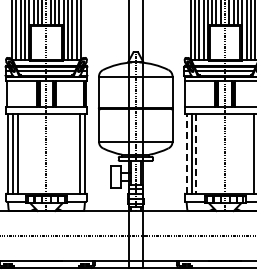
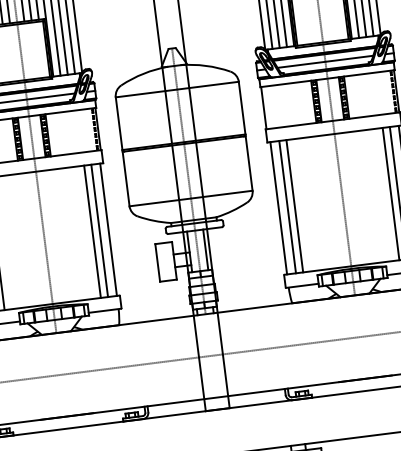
line: (75, 153) -> (92, 230), added
line: (186, 154) -> (278, 209), dashed -> solid
line: (196, 154) -> (295, 206), dashed -> solid

